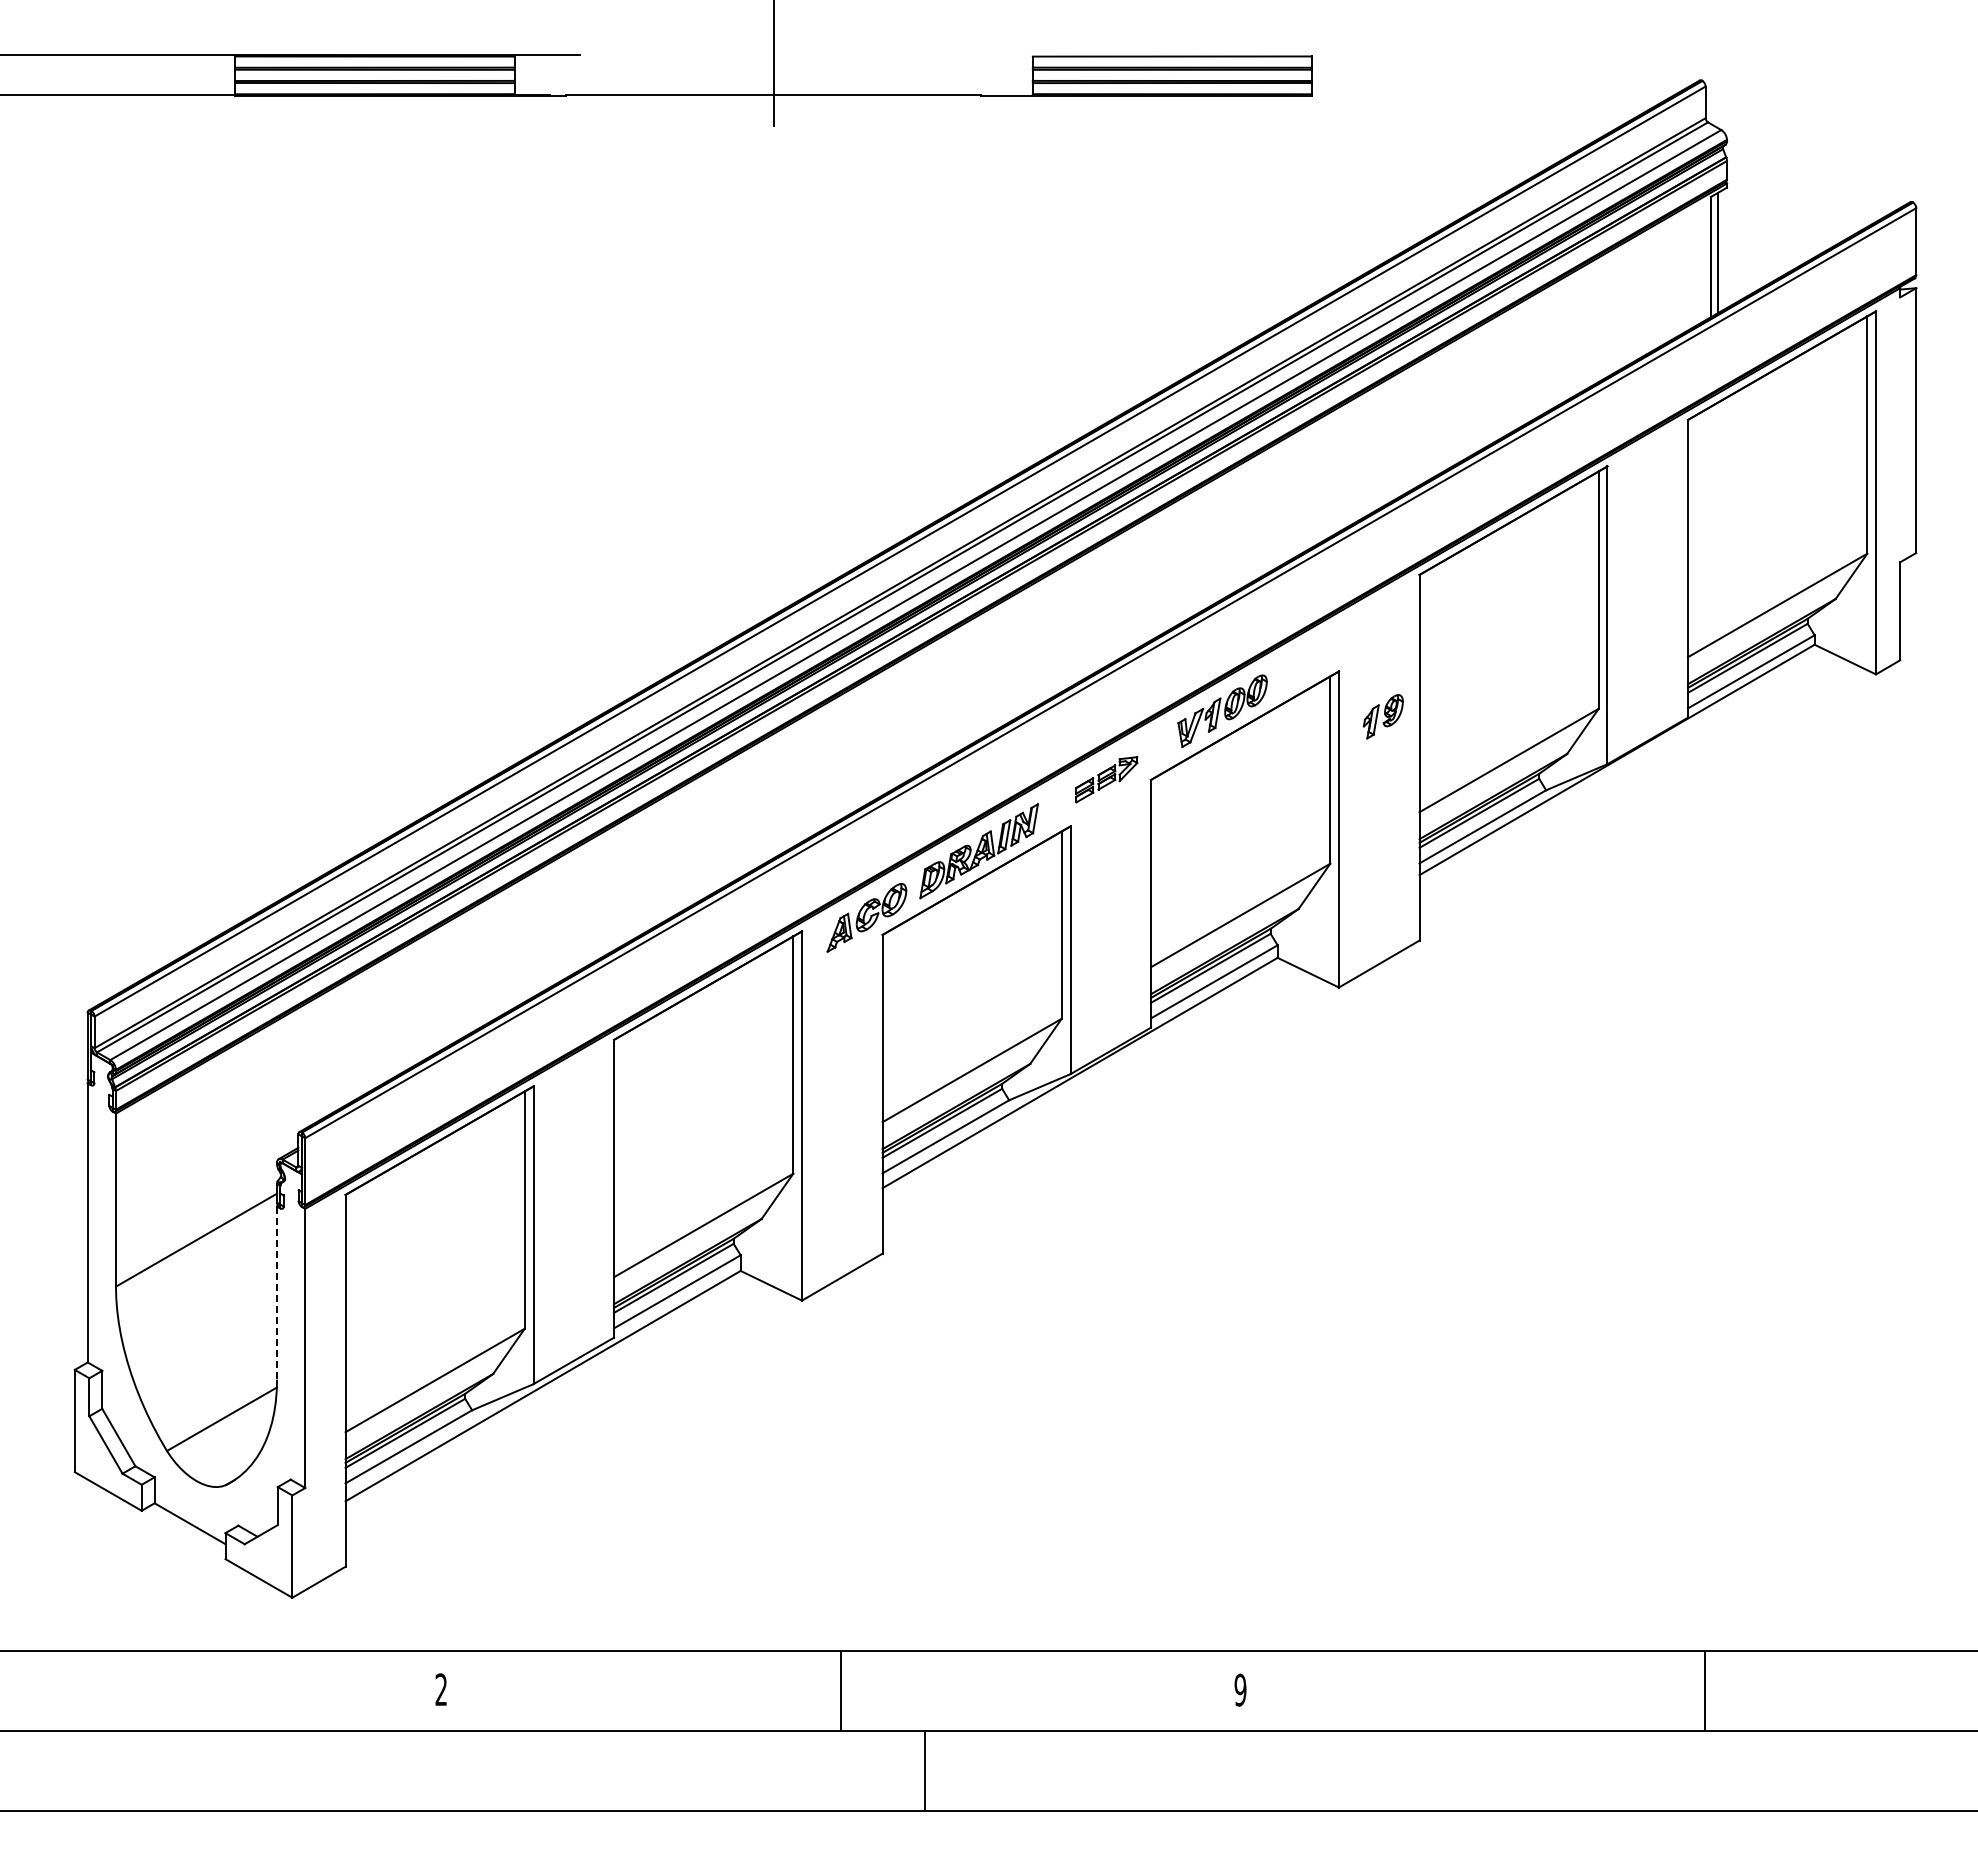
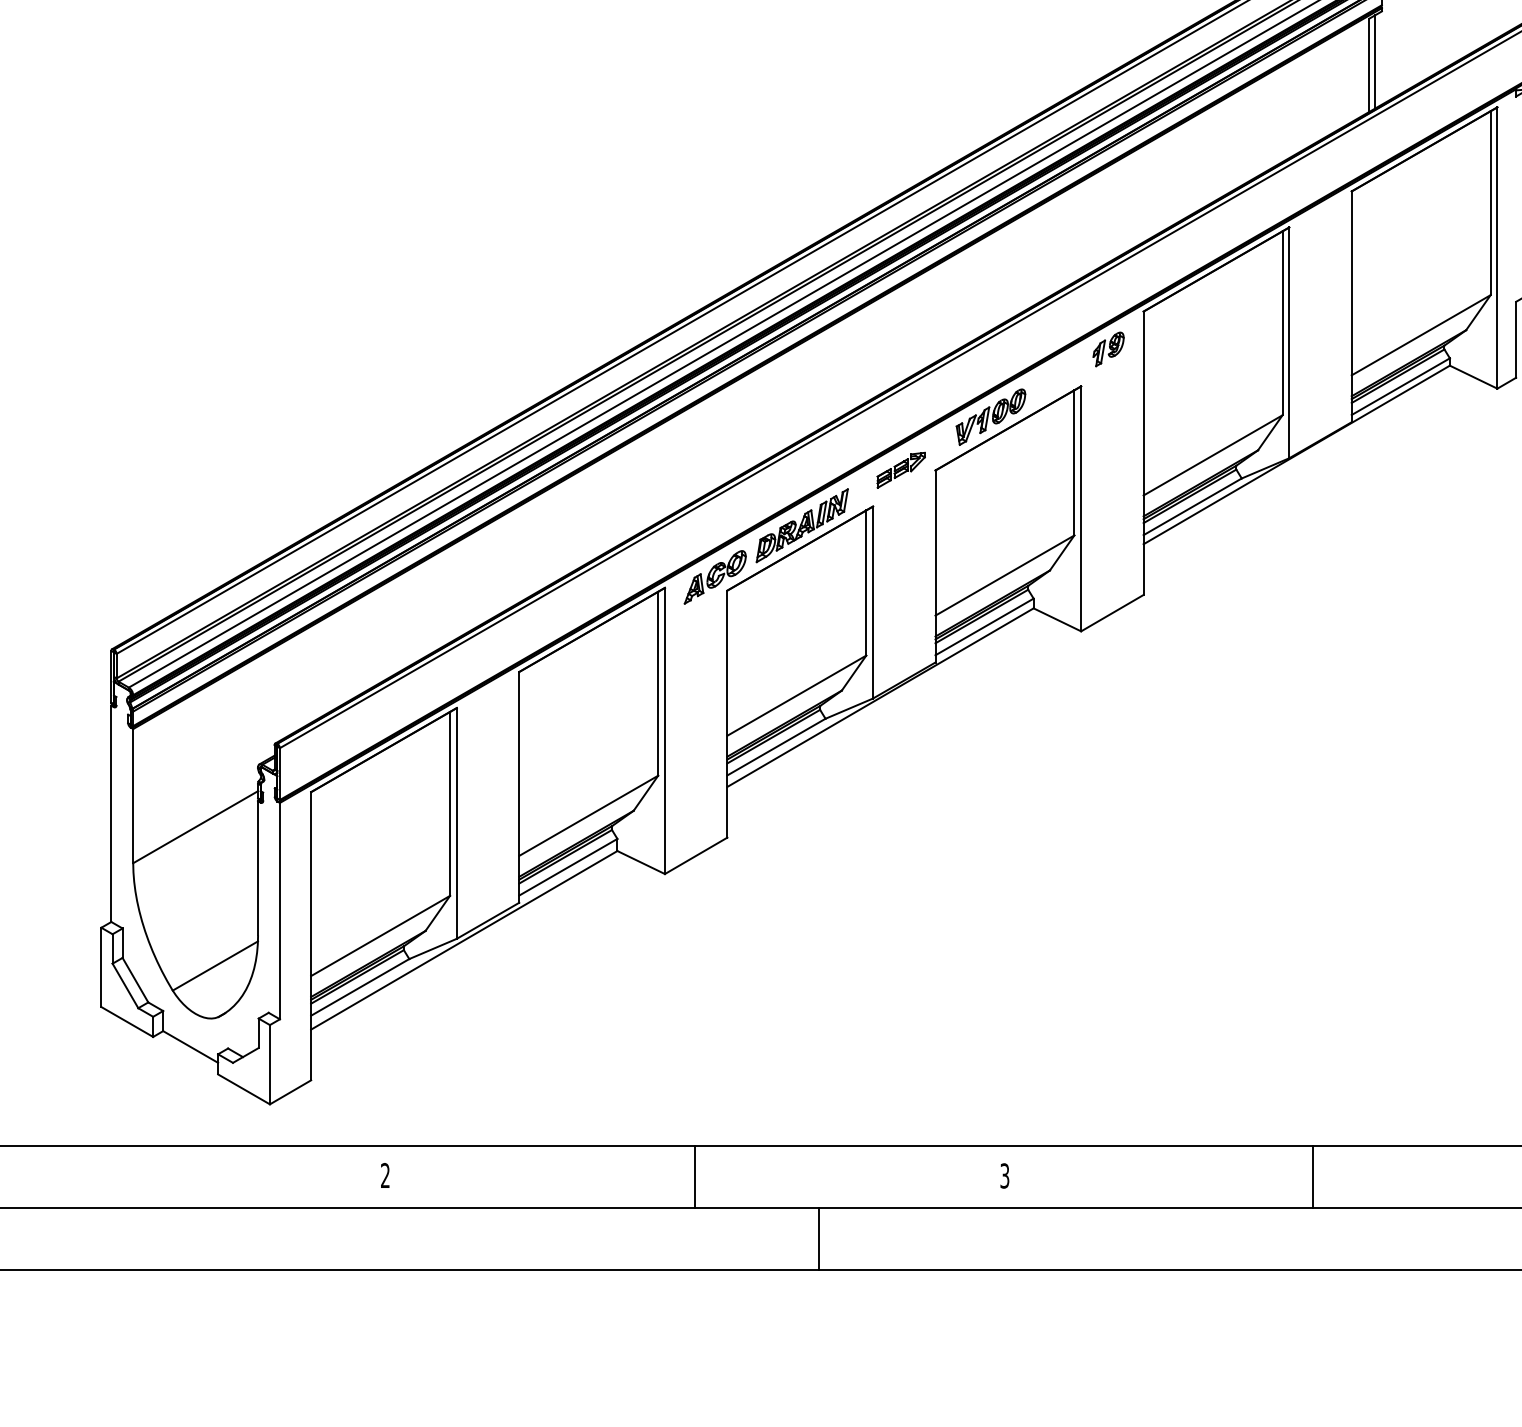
part: (1383, 716) -> (1108, 349), moved
line: (277, 1293) -> (258, 868), dashed -> solid
text: (1240, 1689) -> (1004, 1175), 9 -> 3
line: (1704, 1691) -> (1313, 1177), moved
line: (924, 1770) -> (818, 1238), moved

